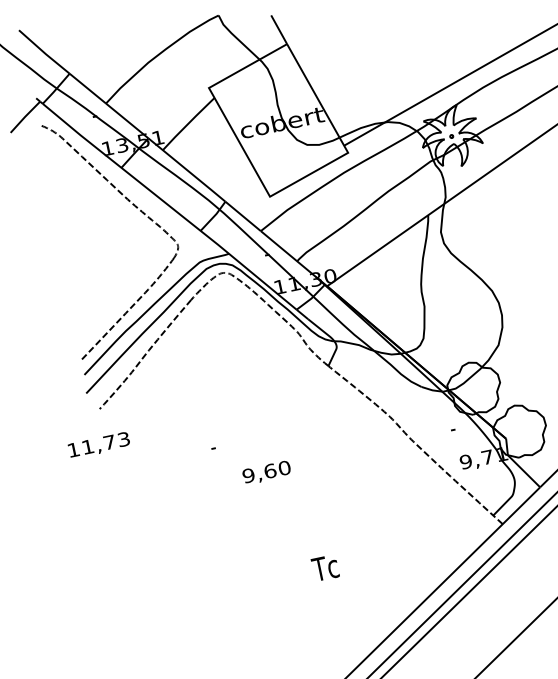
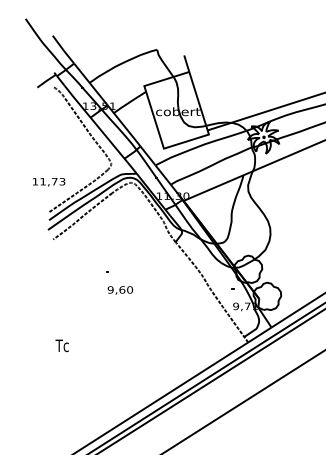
text: (100, 445) -> (49, 182), moved
text: (265, 473) -> (119, 290), moved
text: (323, 567) -> (61, 345), moved

